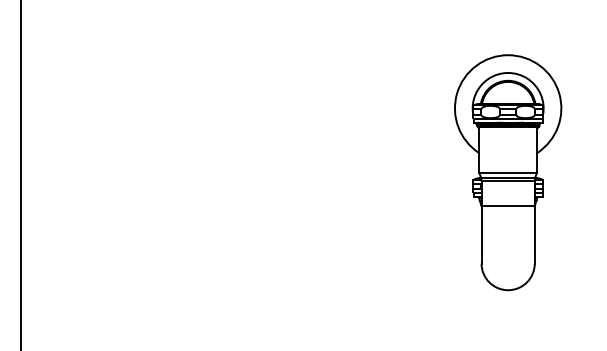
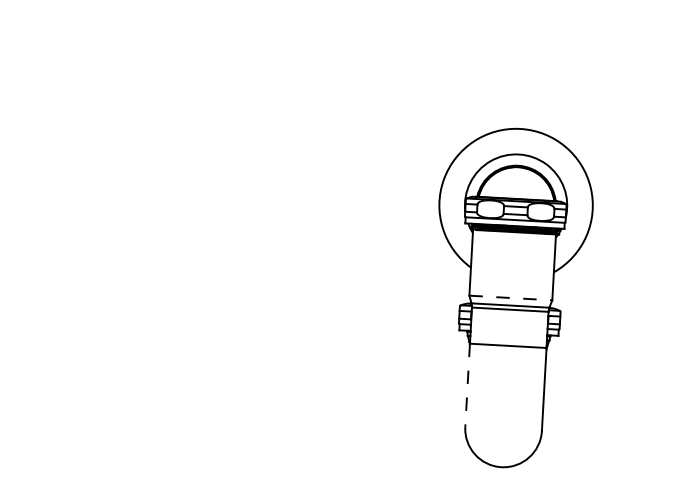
line: (508, 172) -> (511, 297), solid -> dashed
line: (481, 234) -> (467, 384), solid -> dashed

